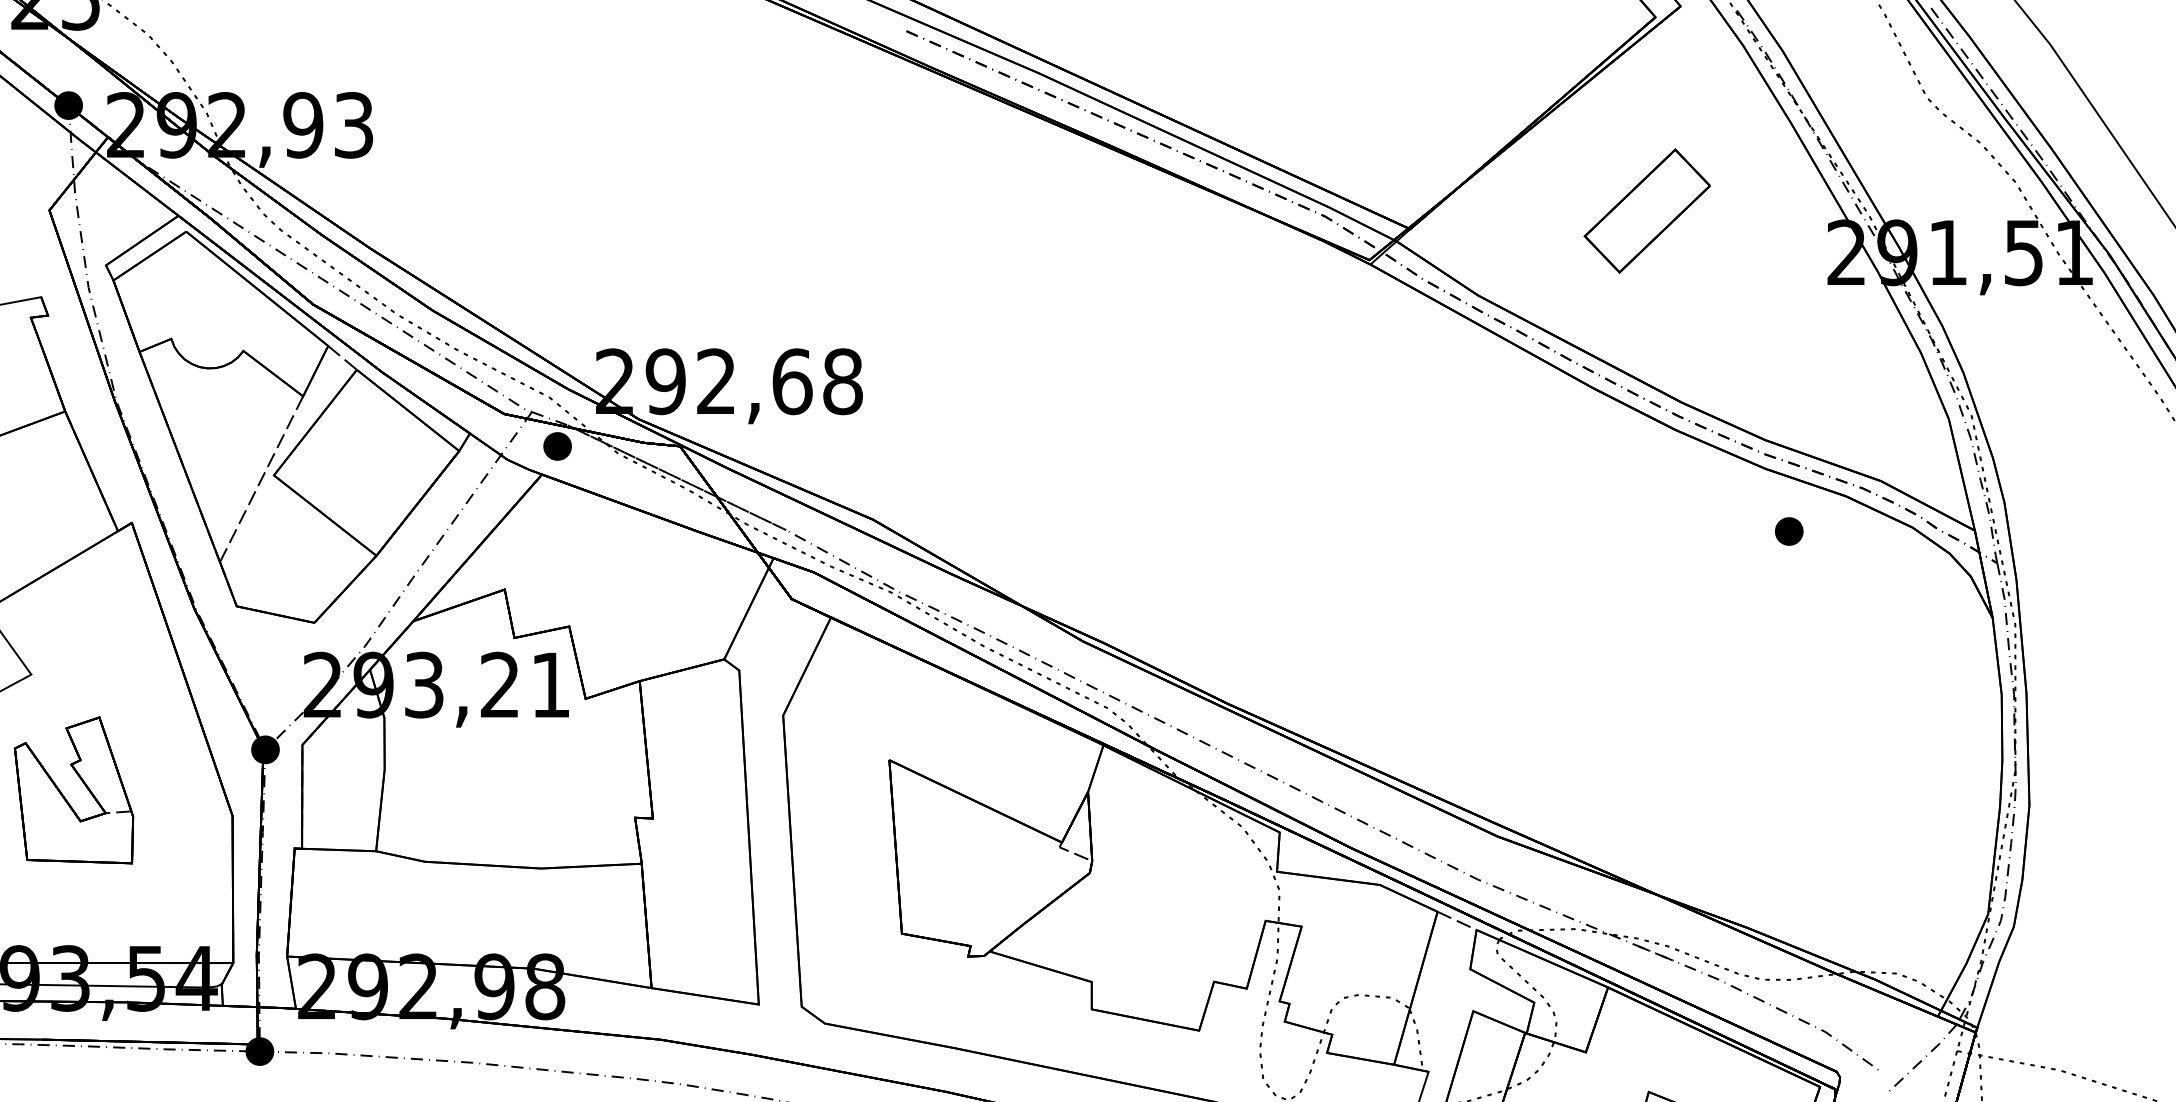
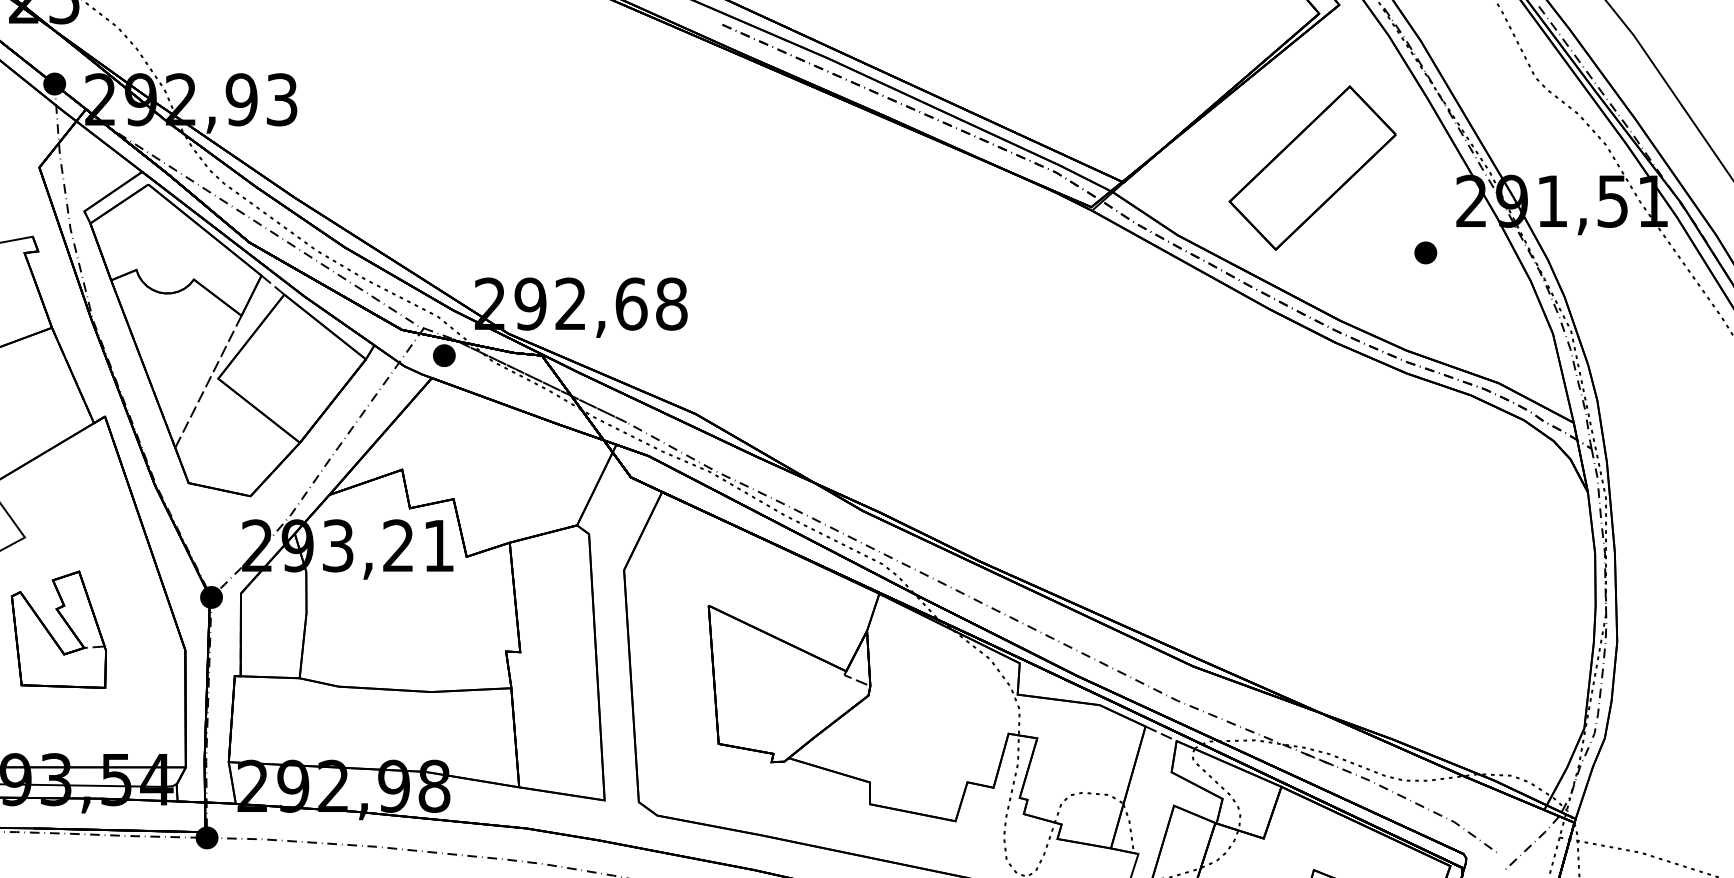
part: (1647, 210) -> (1312, 167), size x1.67
part: (1789, 531) -> (1426, 252), moved

